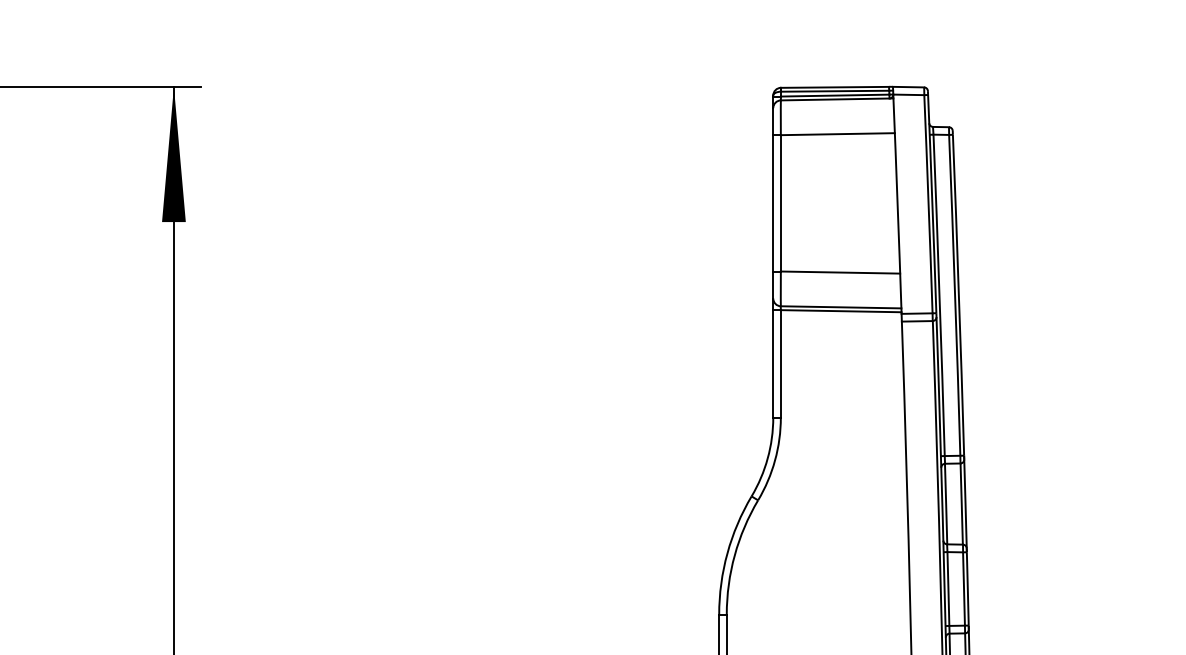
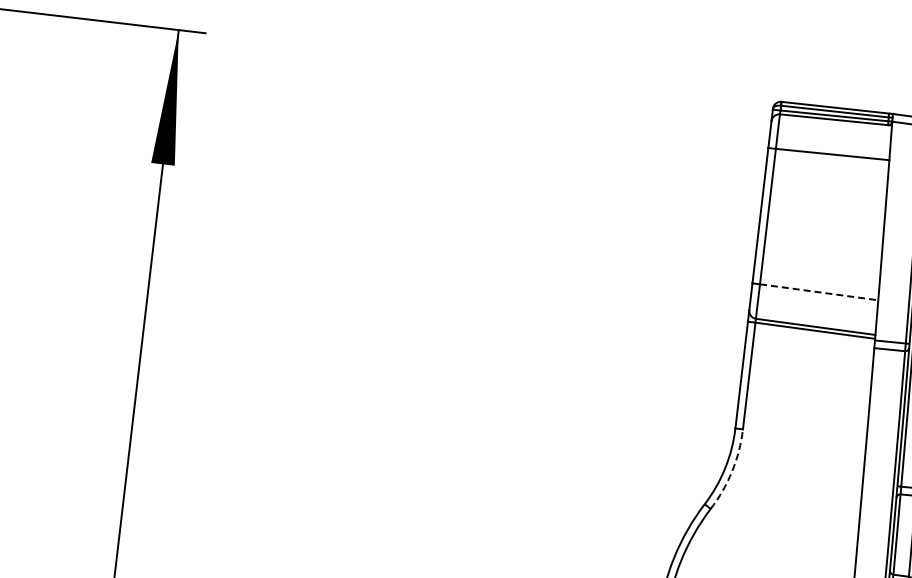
line: (840, 272) -> (819, 292), solid -> dashed
arc: (775, 460) -> (732, 471), solid -> dashed

